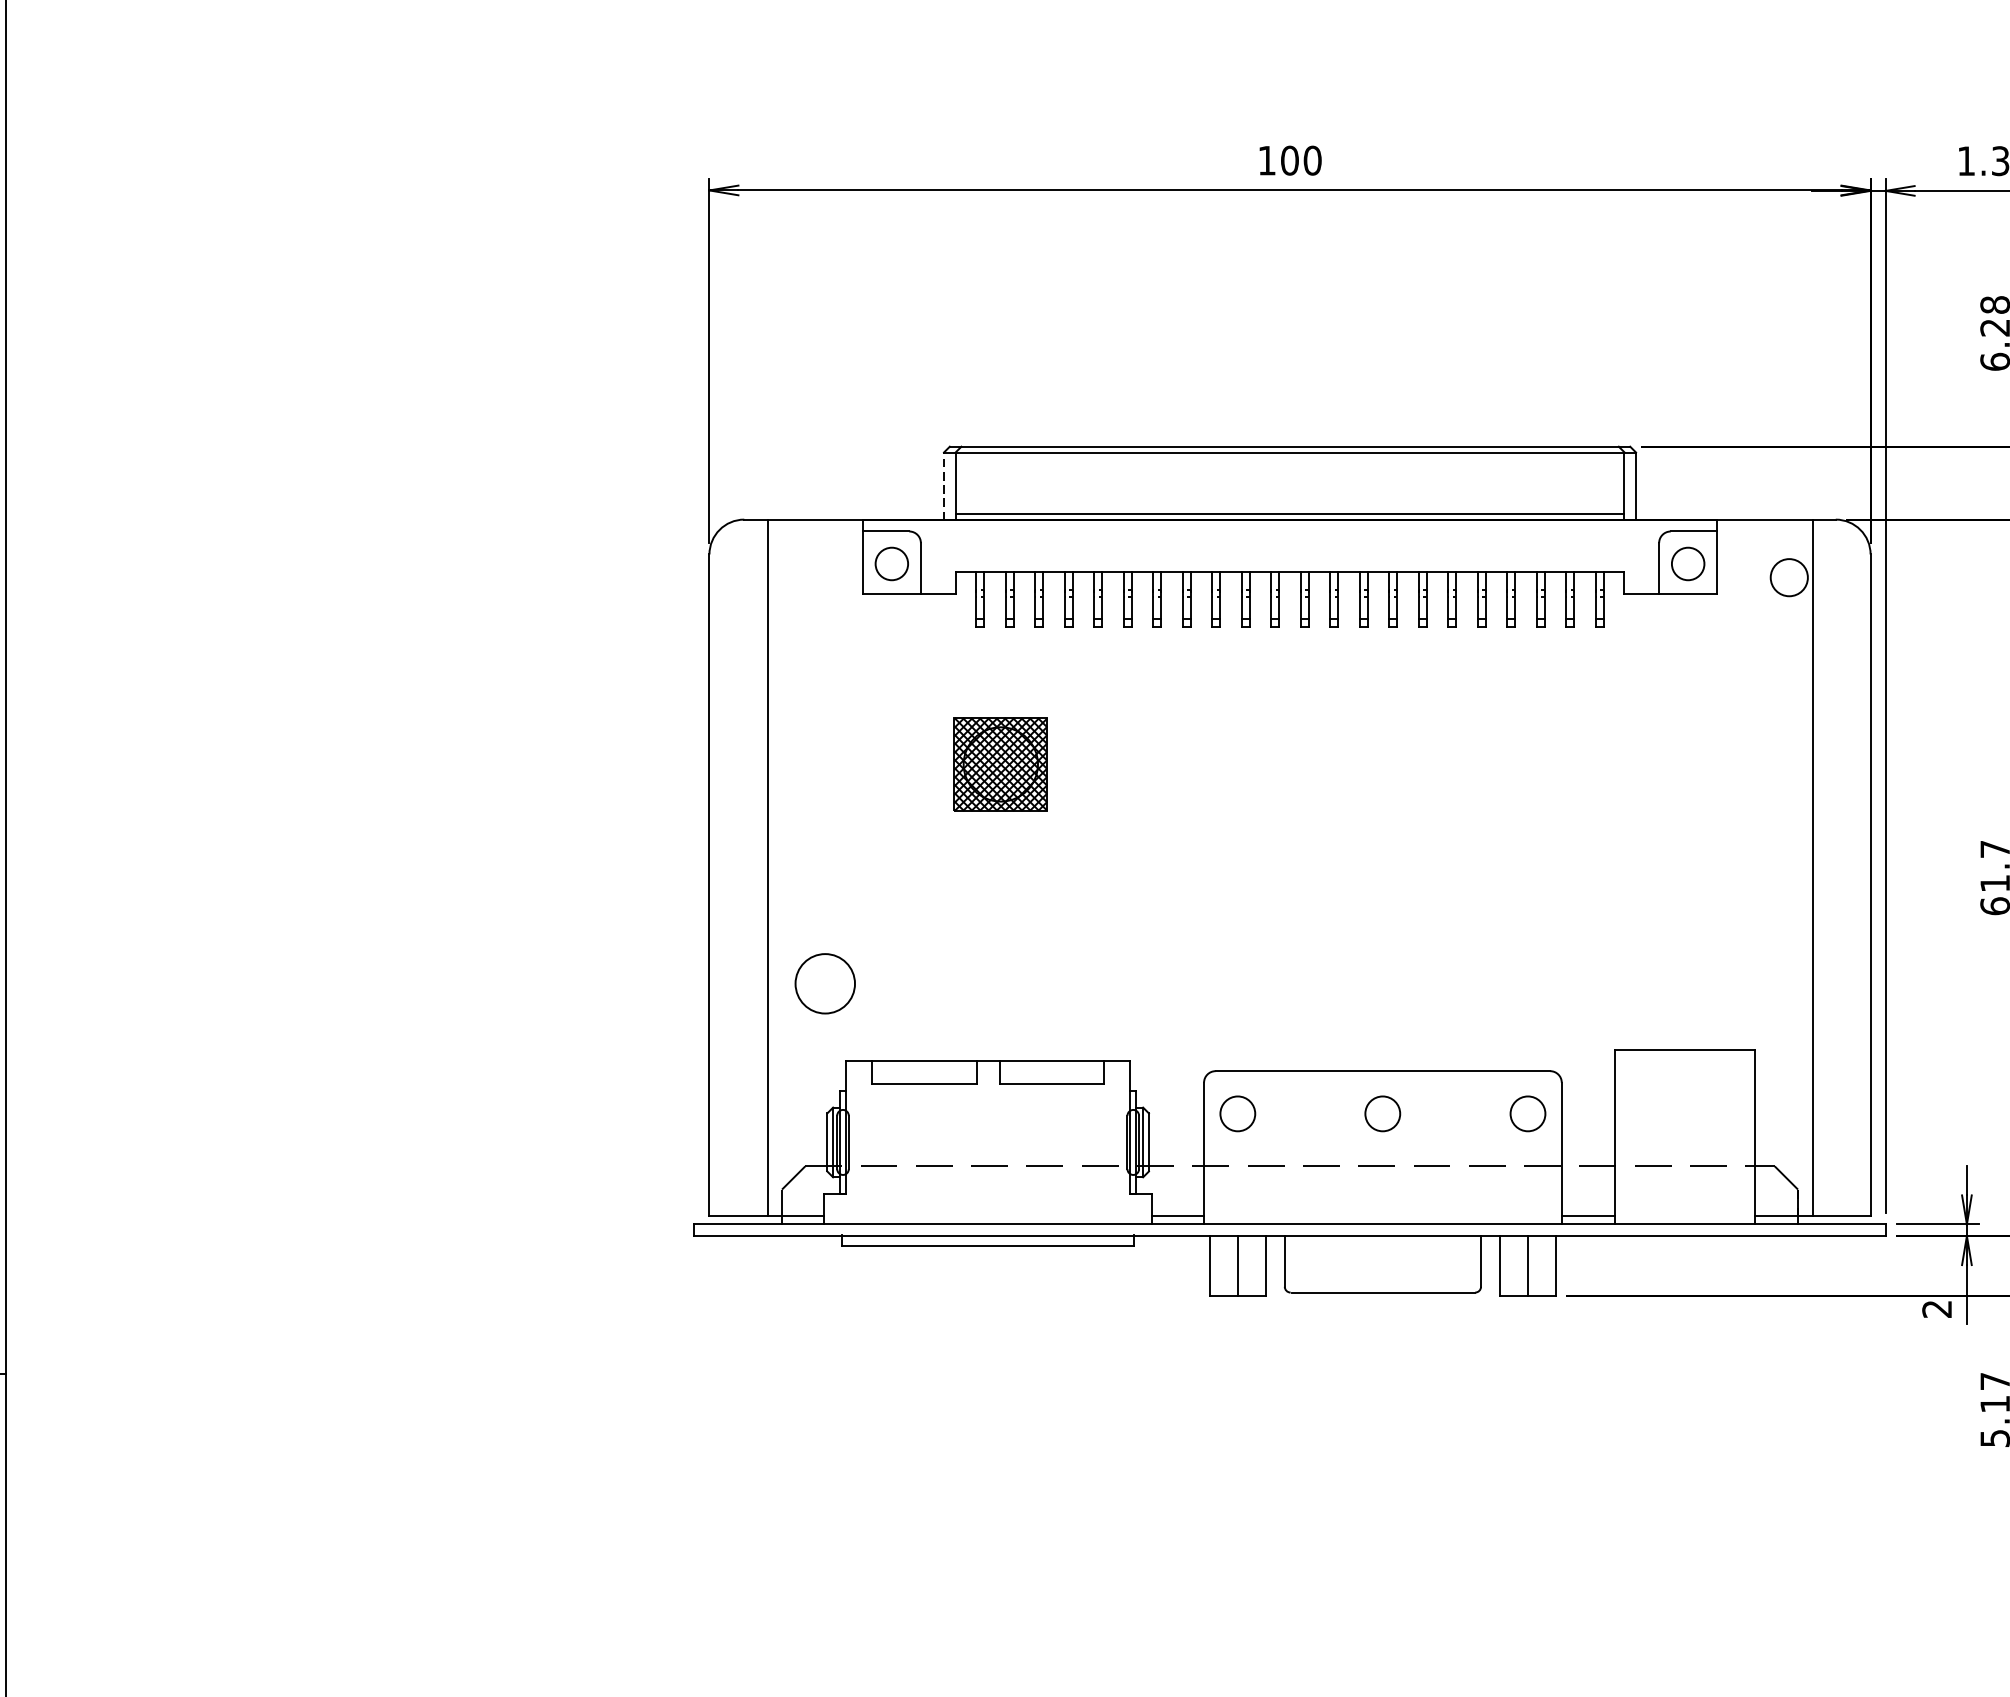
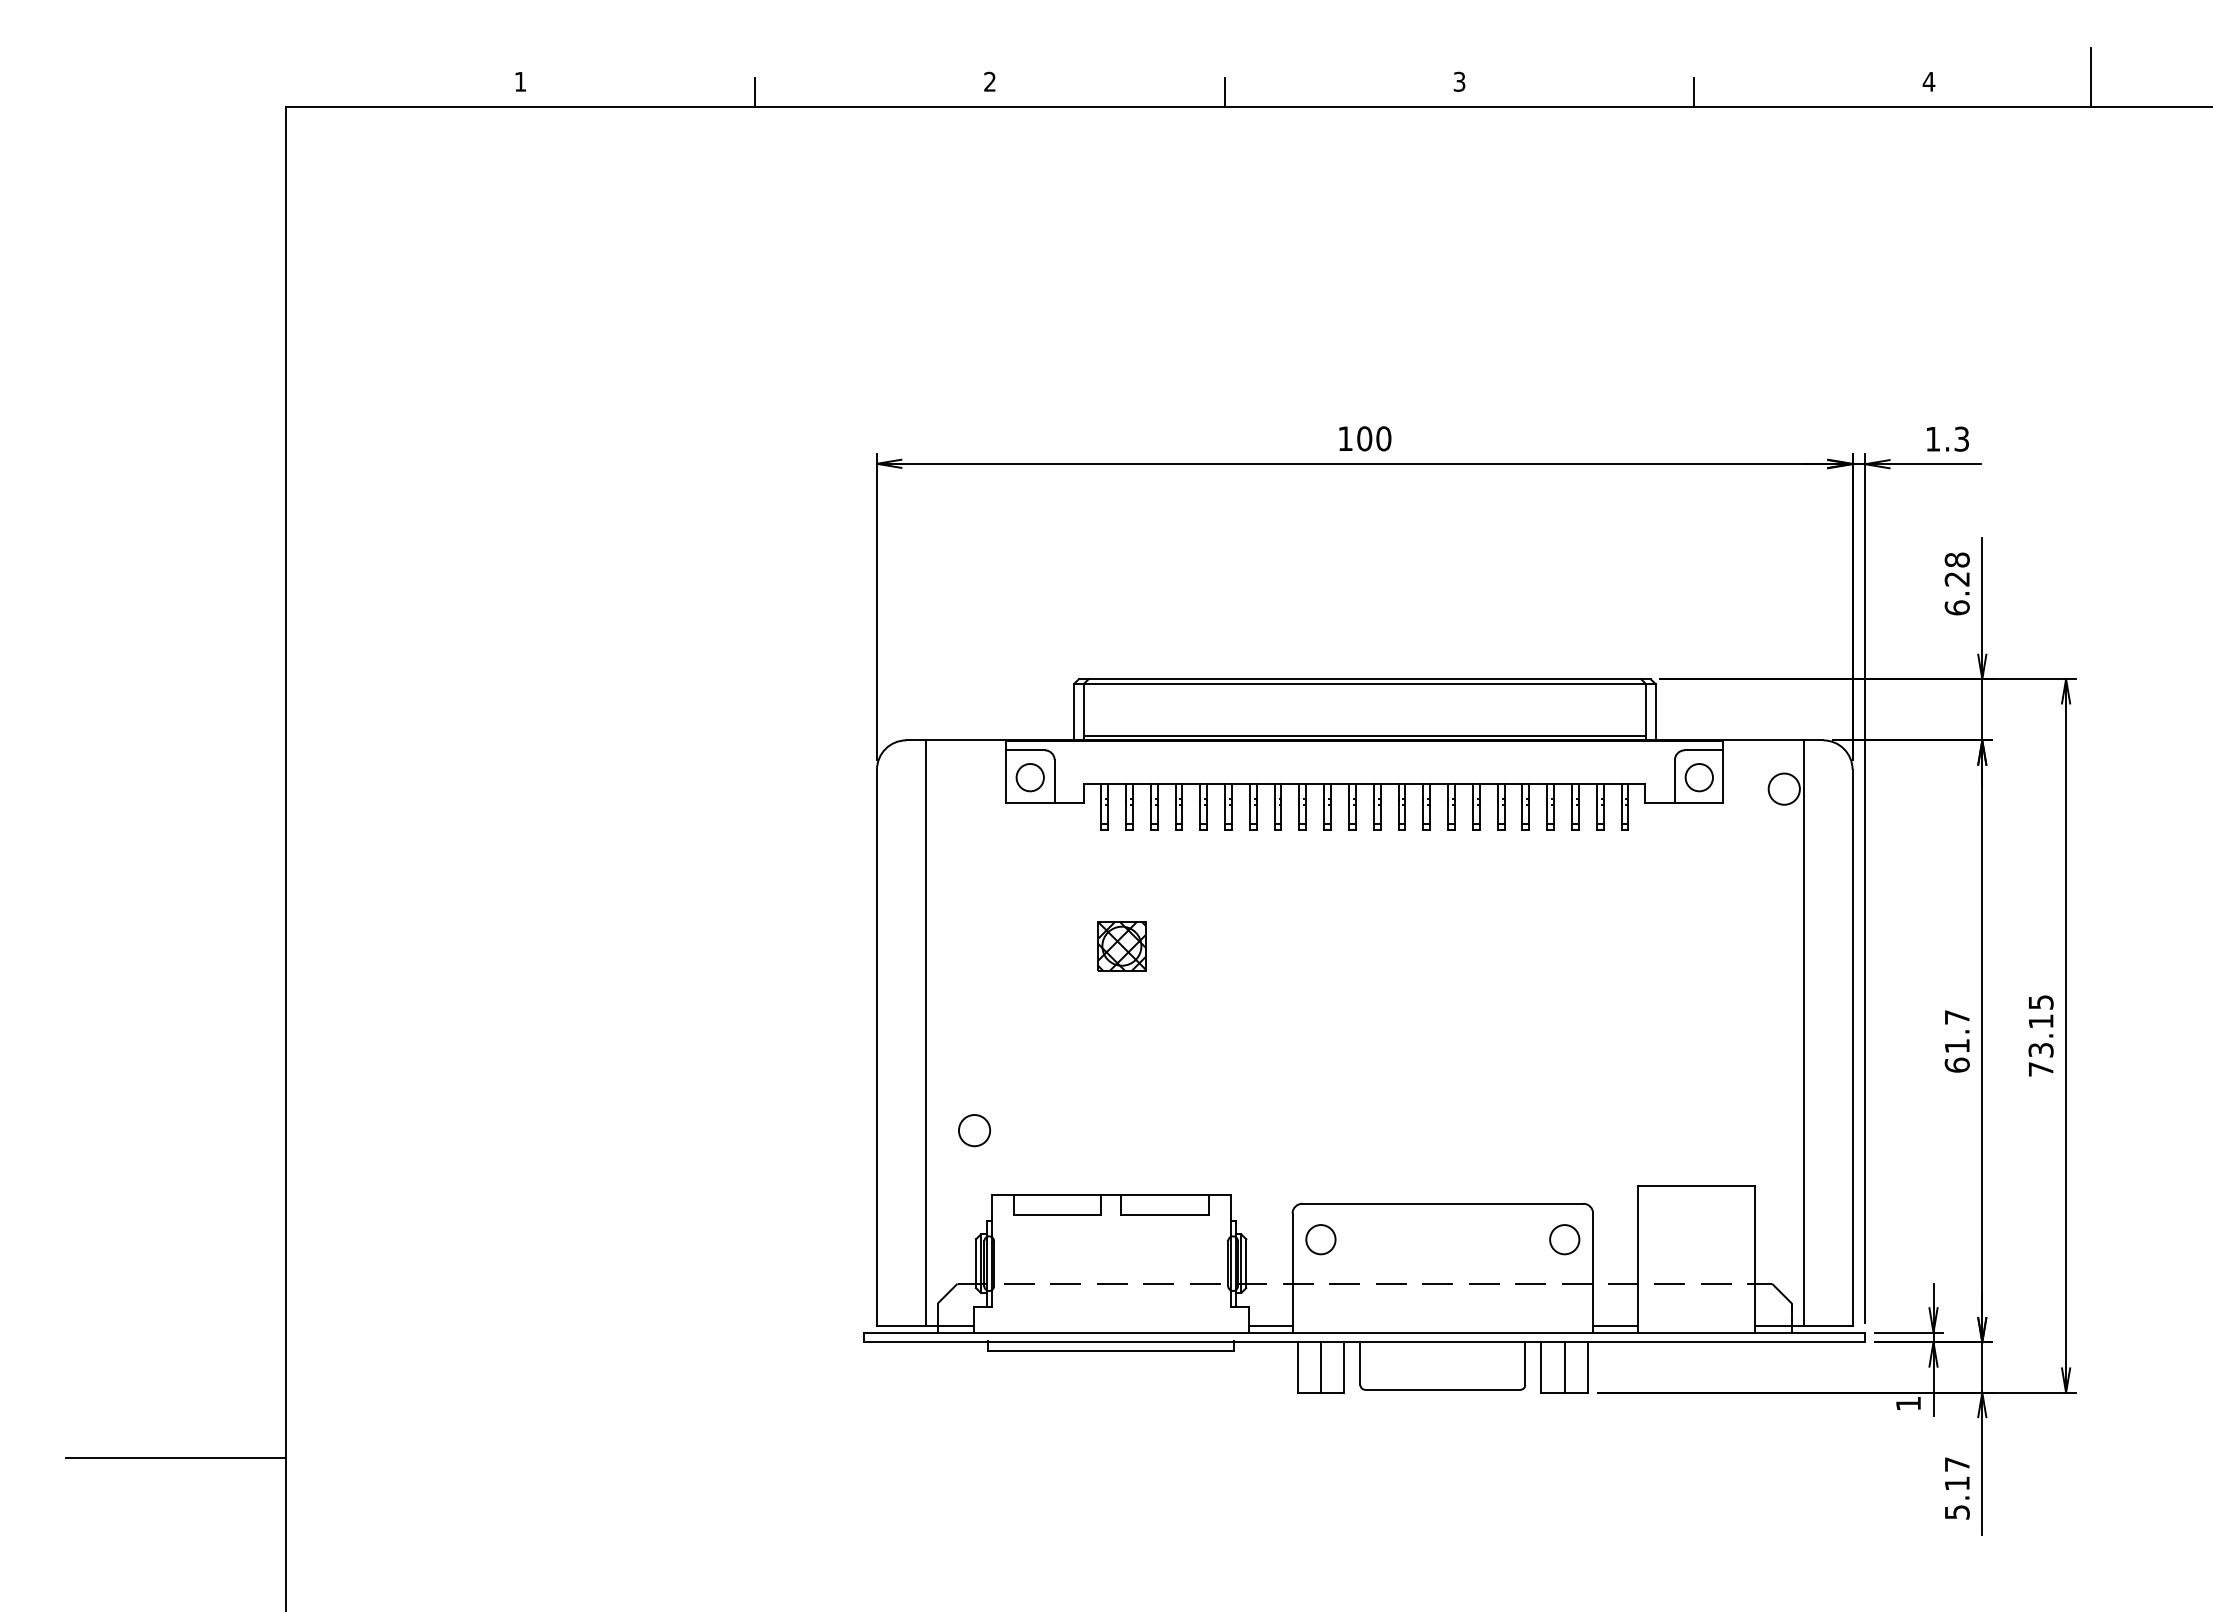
line: (944, 485) -> (1074, 711), dashed -> solid
part: (1000, 764) -> (1121, 946), size x0.62
circle: (825, 983) -> (974, 1130), size x0.62
circle: (1382, 1113) -> (1442, 1239), removed
text: (1937, 1310) -> (1908, 1404), 2 -> 1

